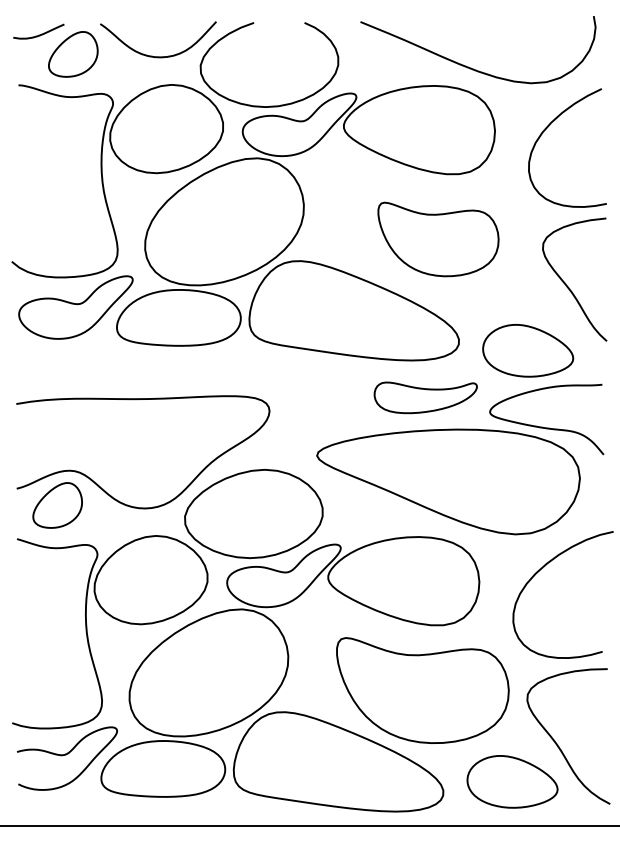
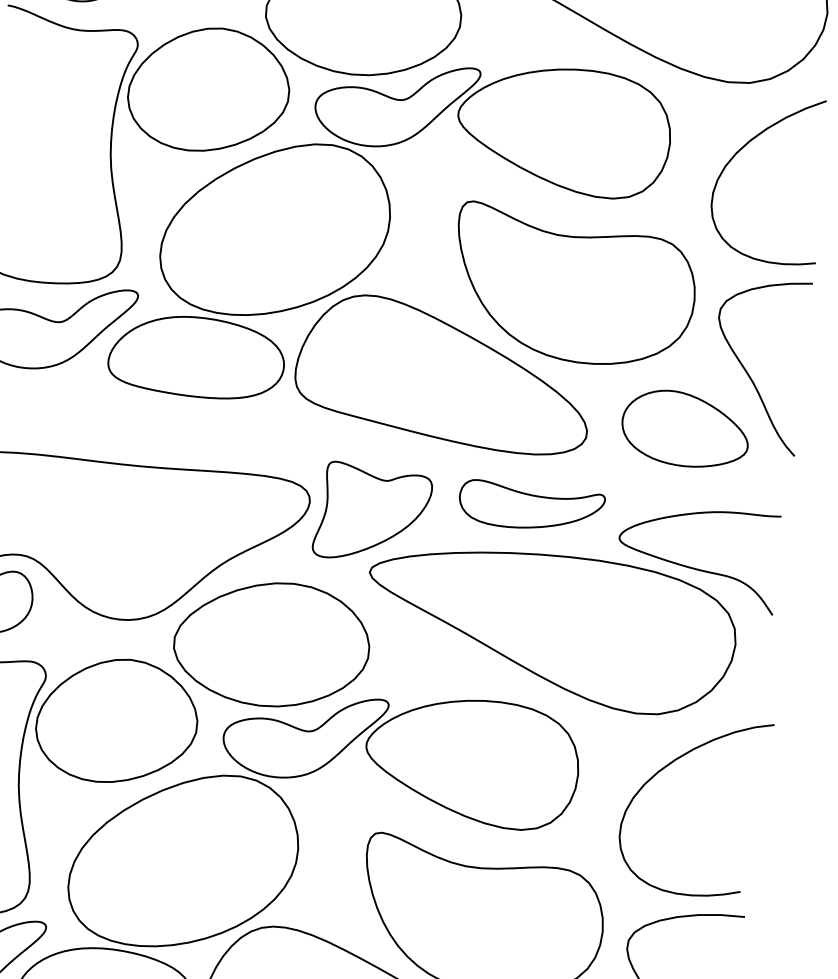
part: (438, 239) -> (573, 287), size x1.43
part: (528, 350) -> (686, 429), moved
part: (314, 414) -> (372, 513), added

